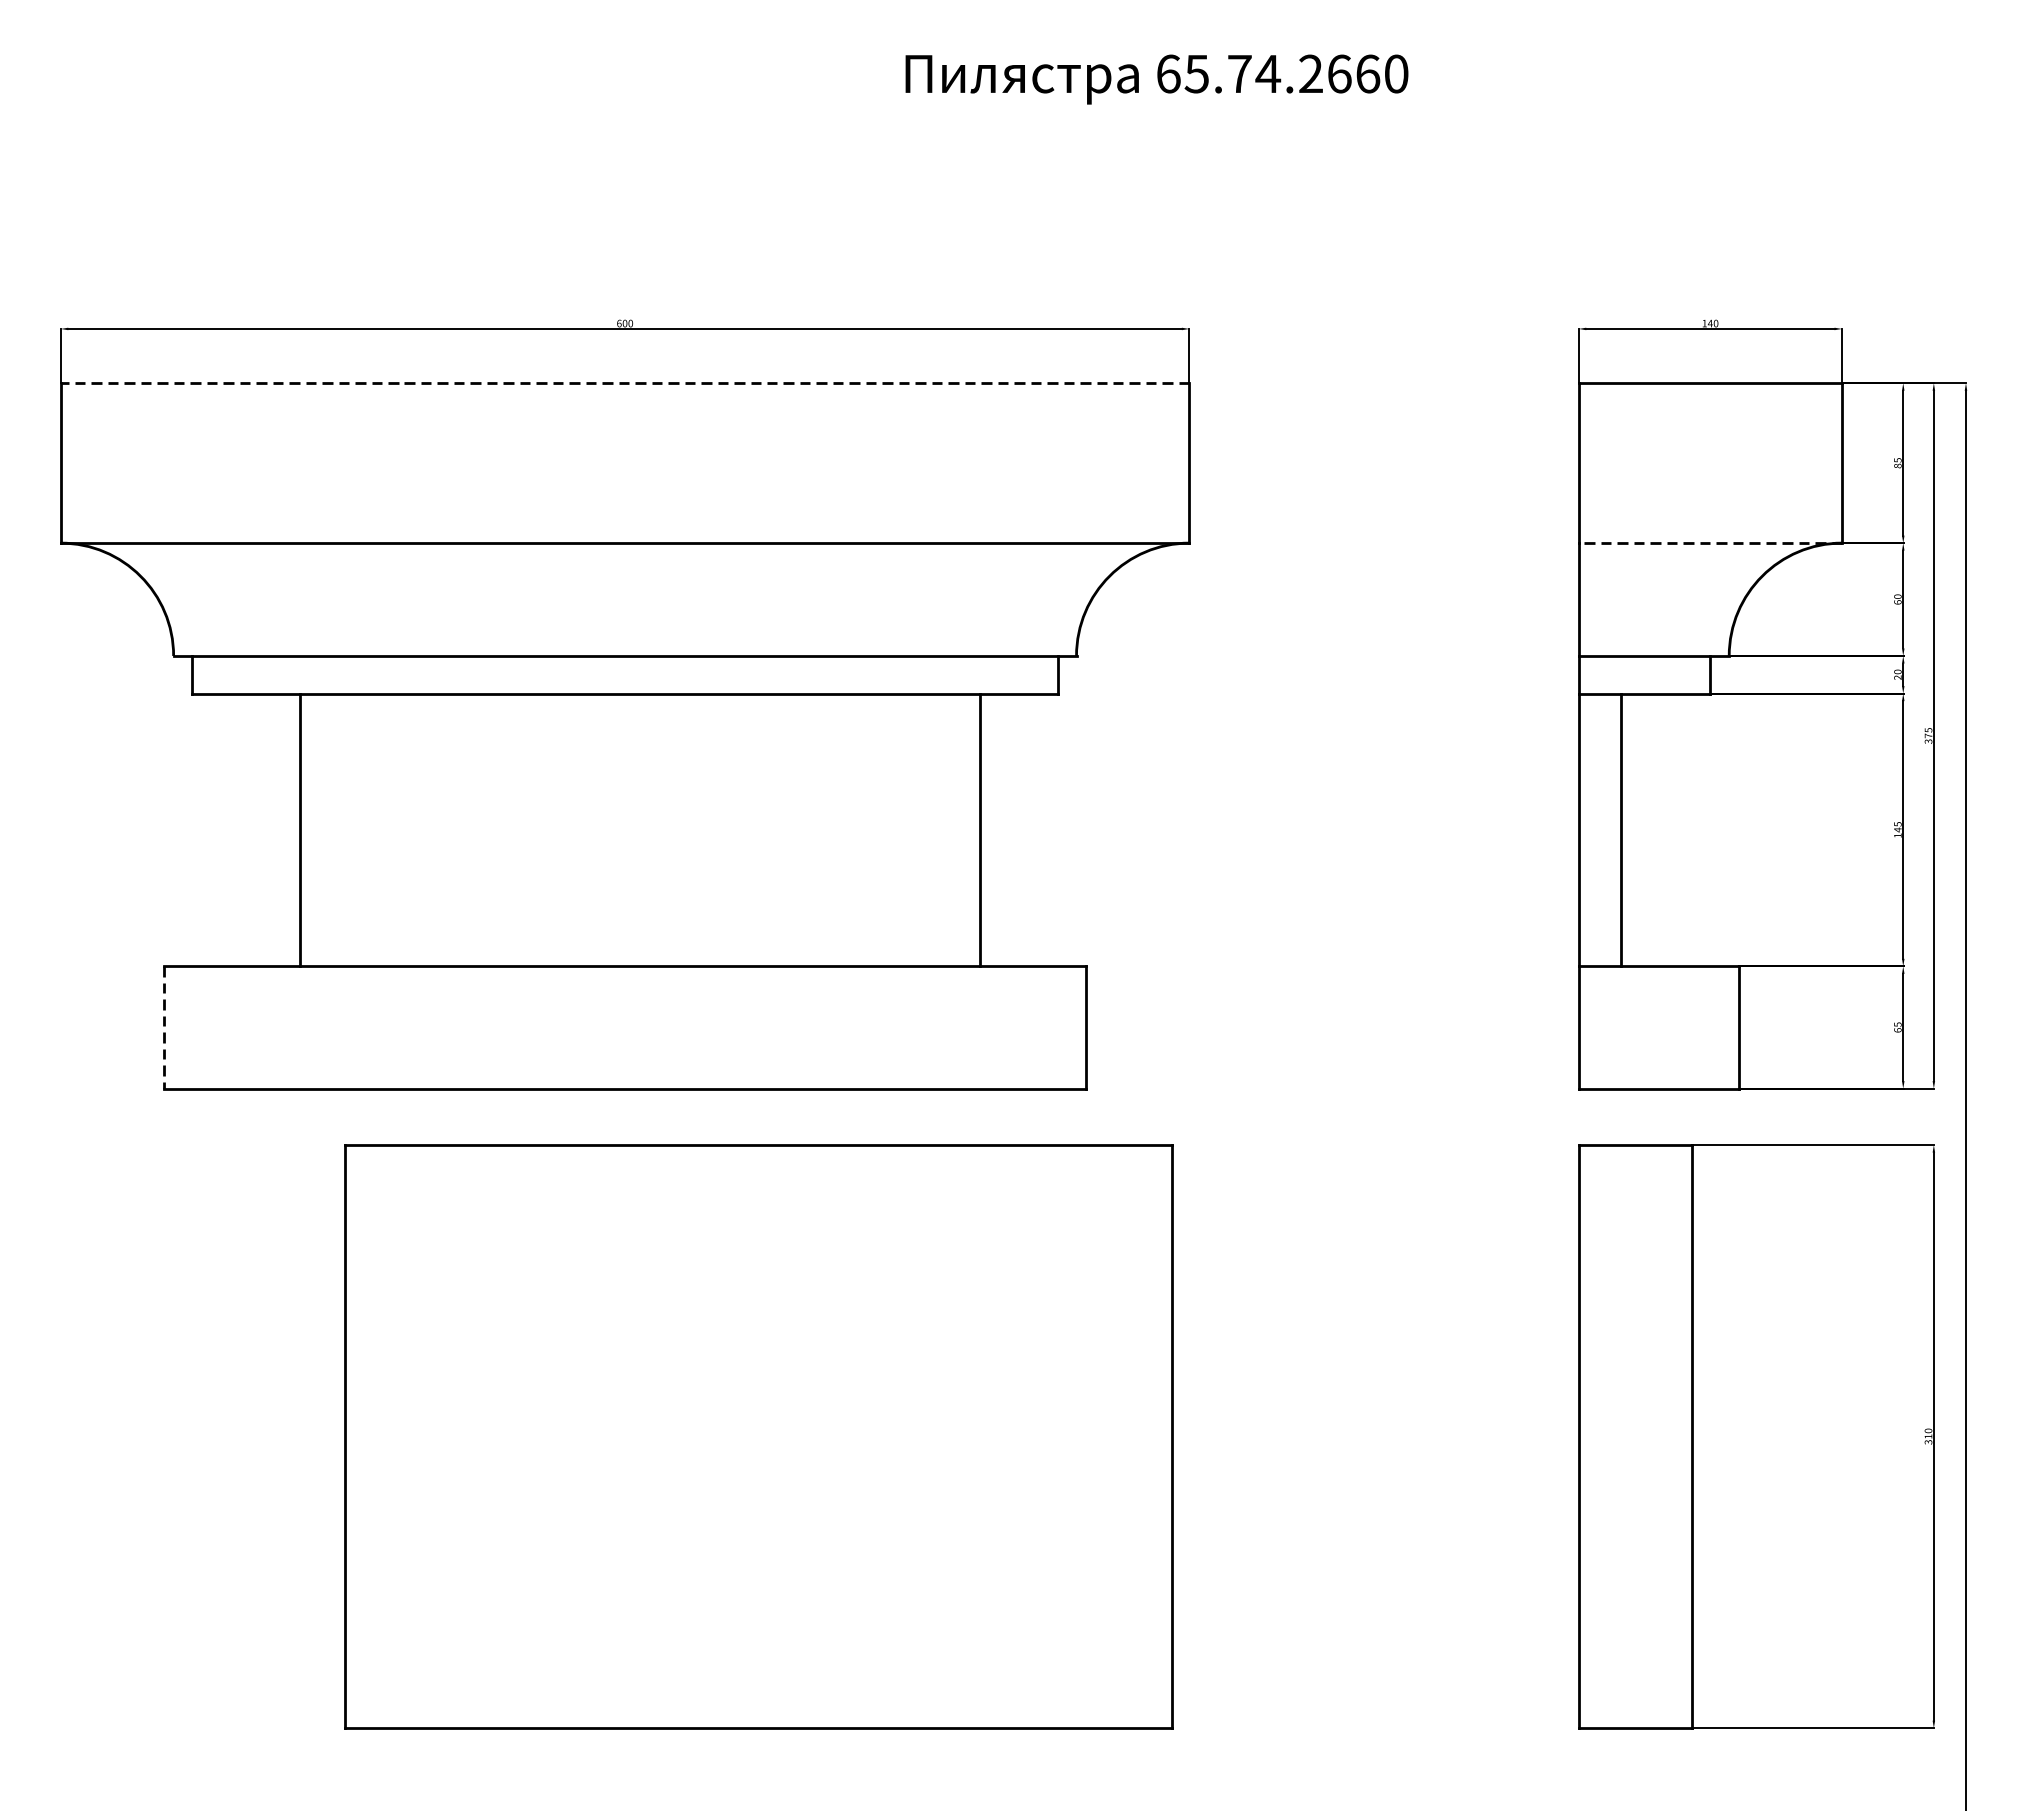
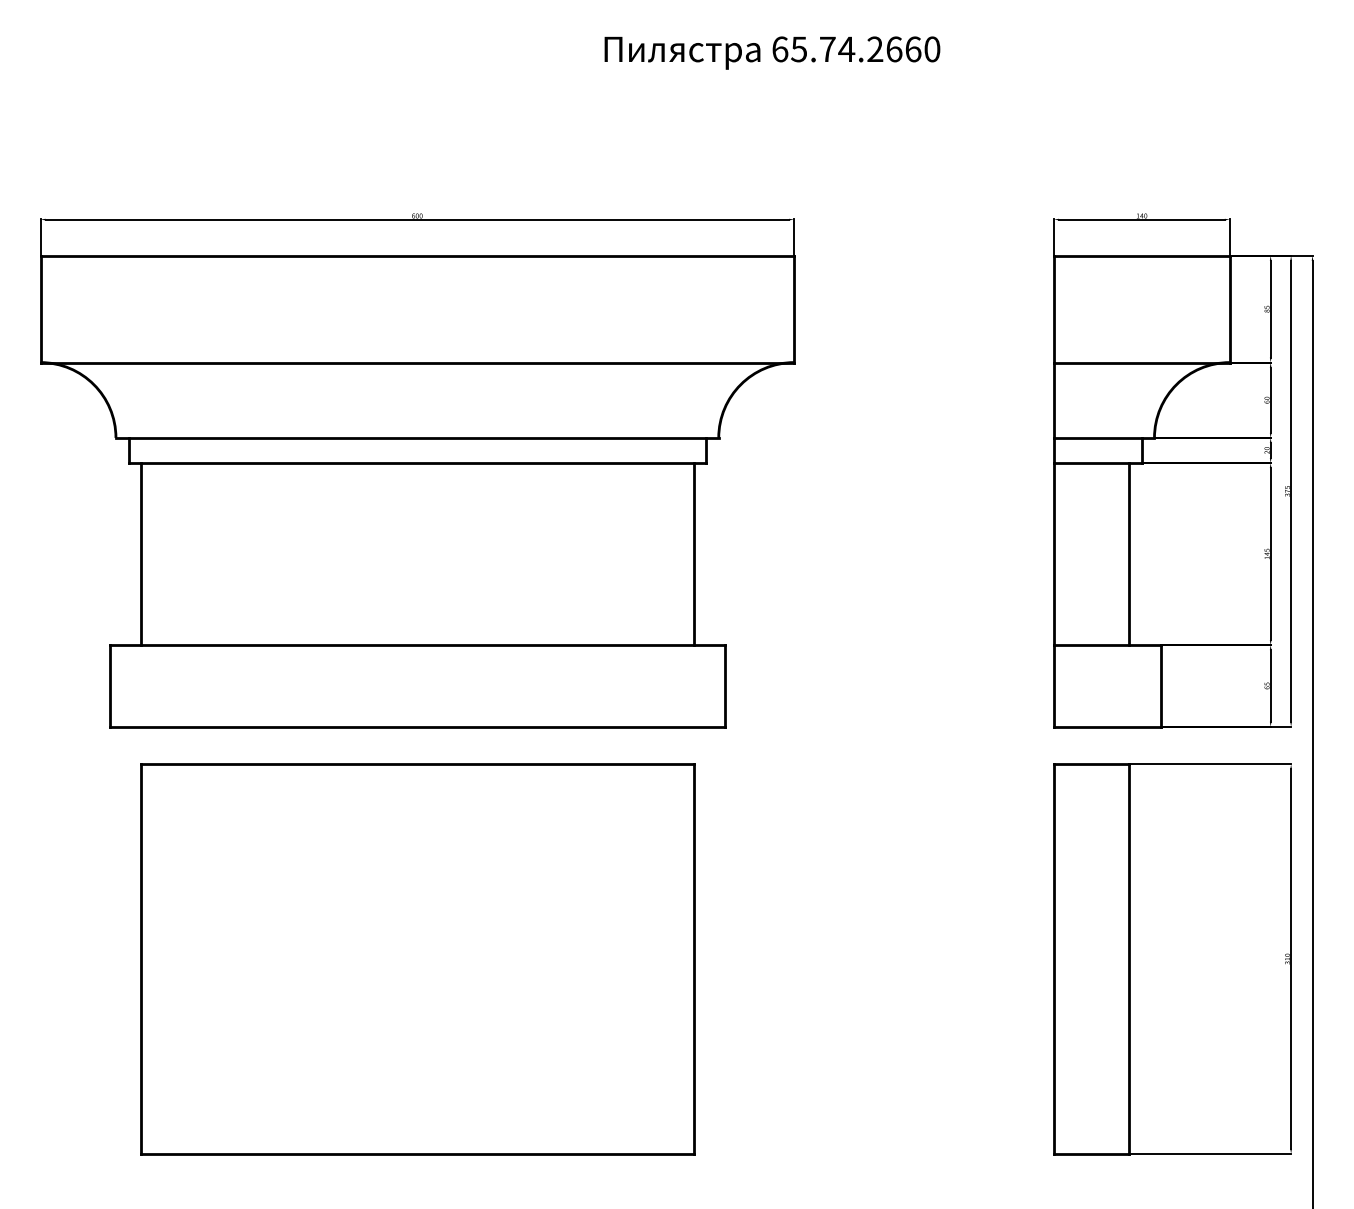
line: (625, 382) -> (417, 255), dashed -> solid
line: (1709, 543) -> (1141, 362), dashed -> solid
line: (300, 830) -> (141, 554), moved
line: (980, 830) -> (693, 554), moved
line: (1621, 830) -> (1129, 554), moved
line: (163, 1026) -> (109, 685), dashed -> solid
part: (758, 1437) -> (417, 959), moved

